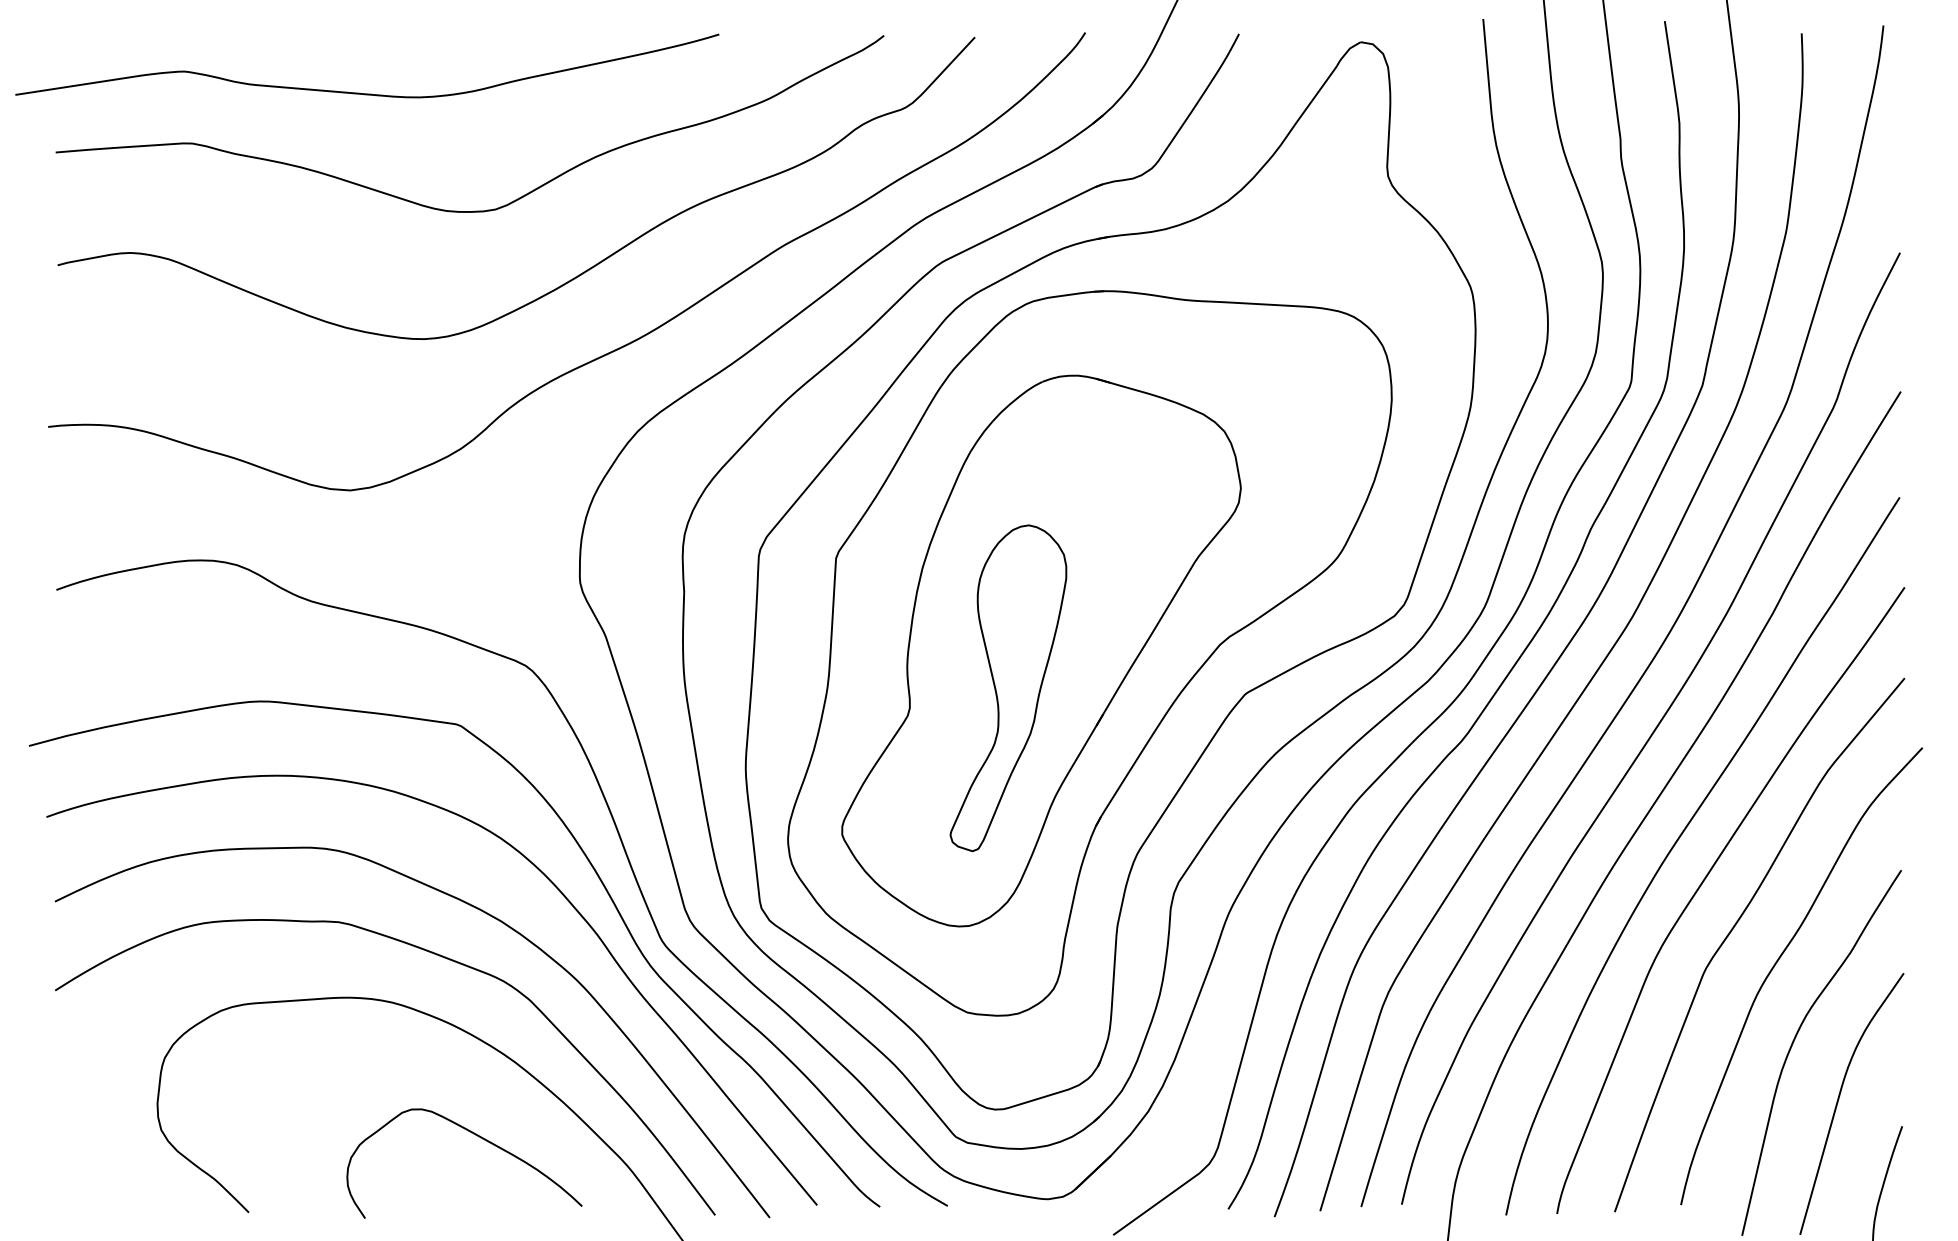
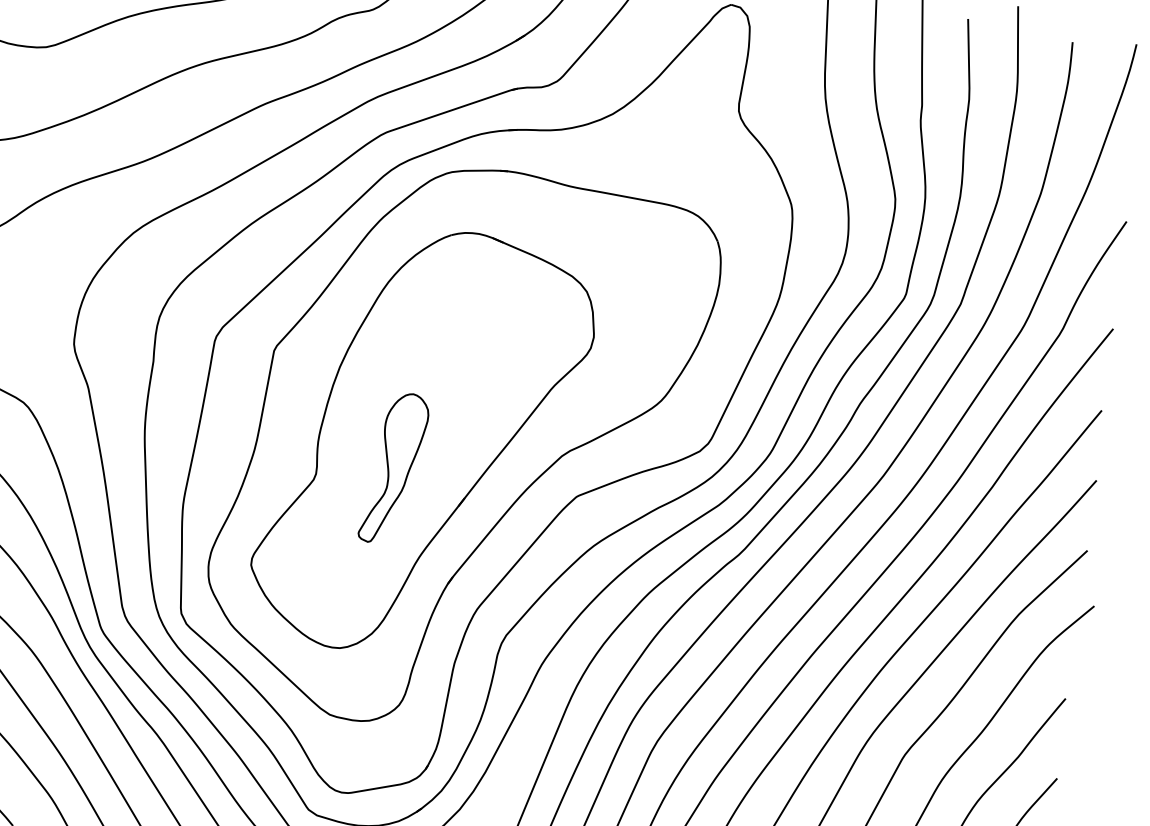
part: (1008, 688) -> (394, 468), size x0.6

